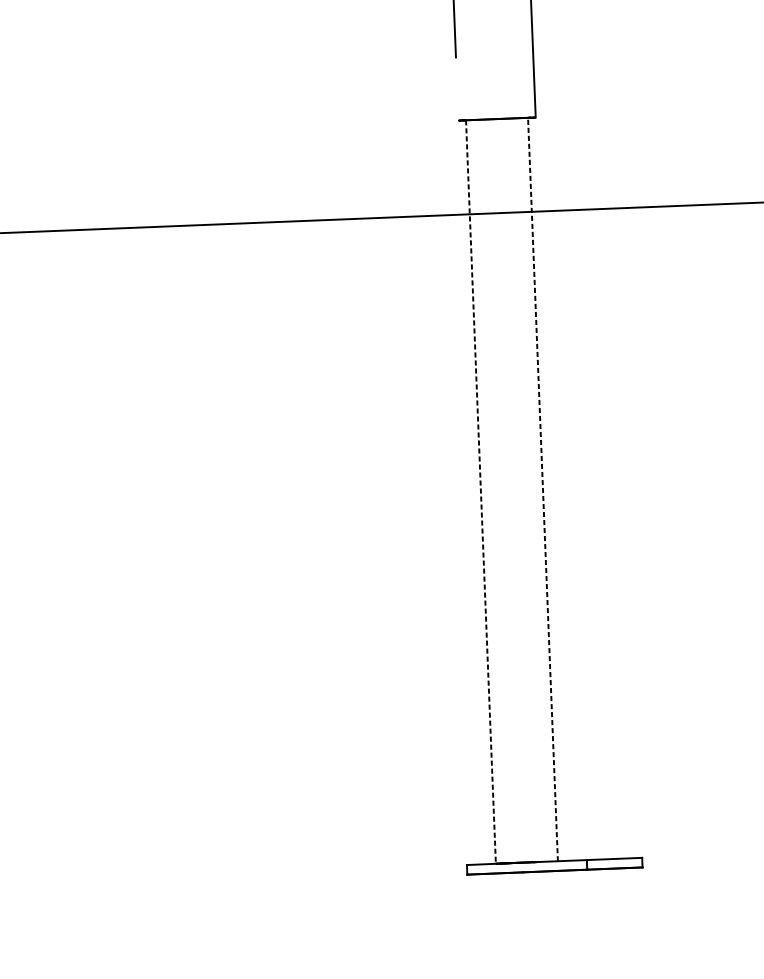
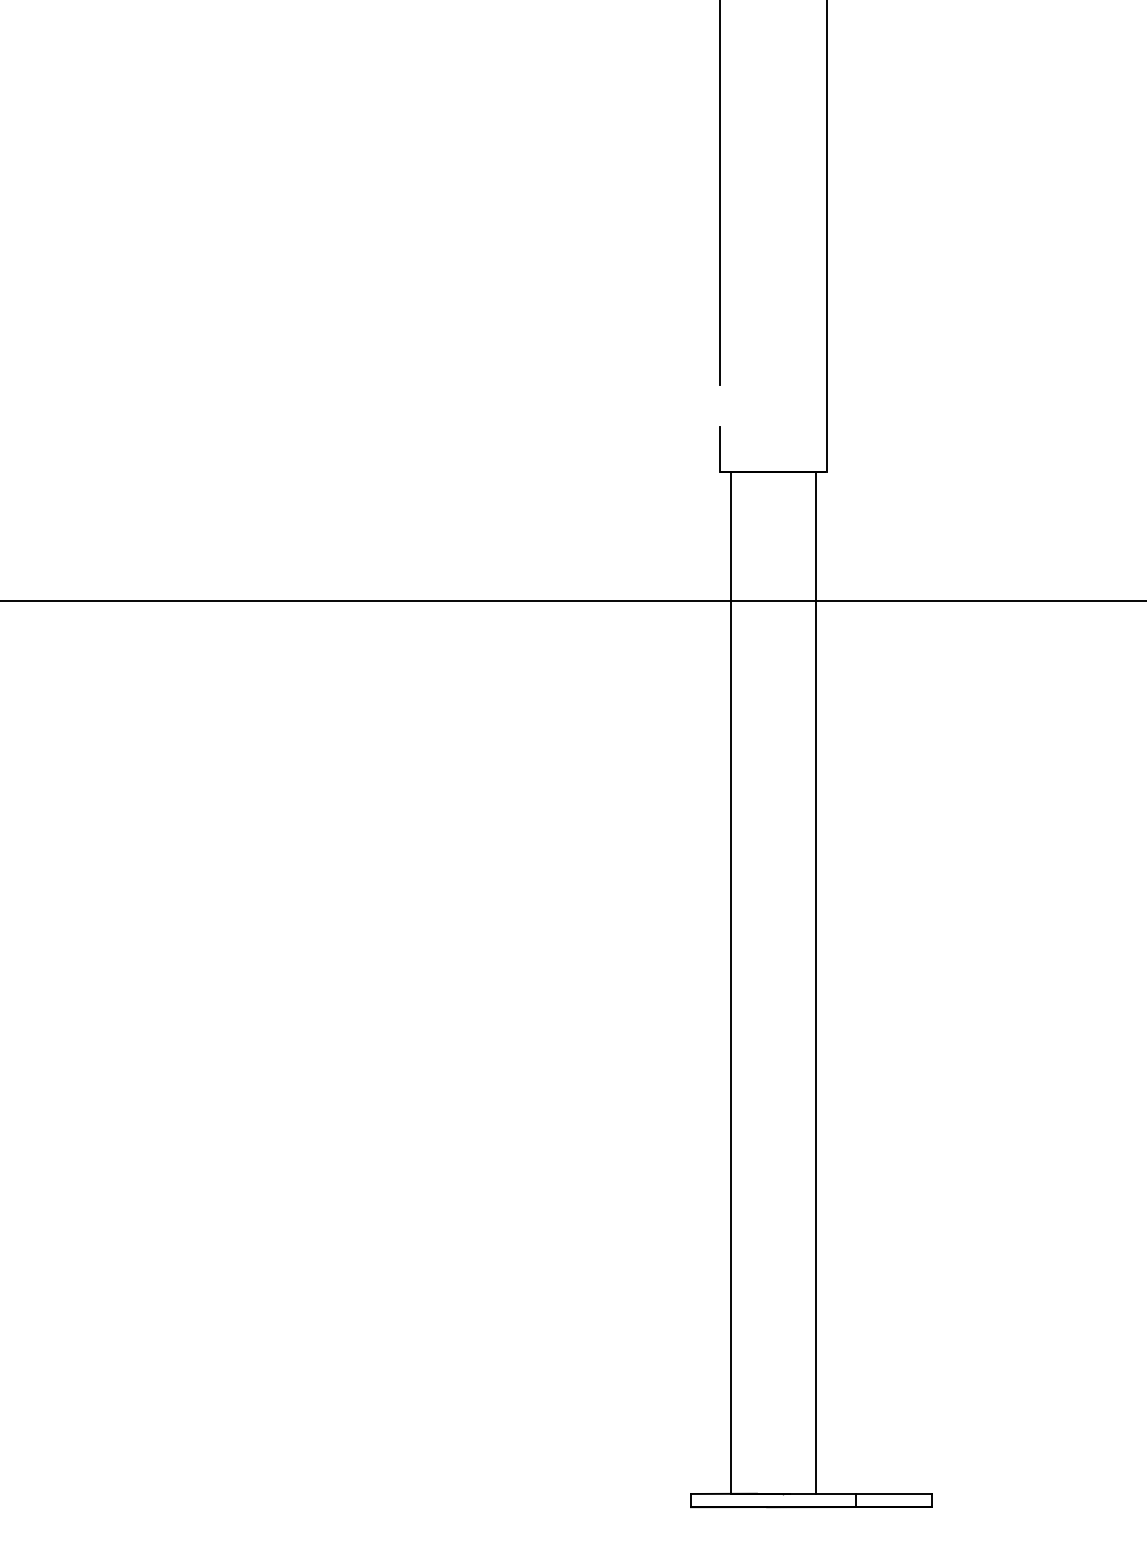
line: (457, 104) -> (720, 449), added
line: (543, 489) -> (816, 982), dashed -> solid
line: (480, 491) -> (730, 982), dashed -> solid

